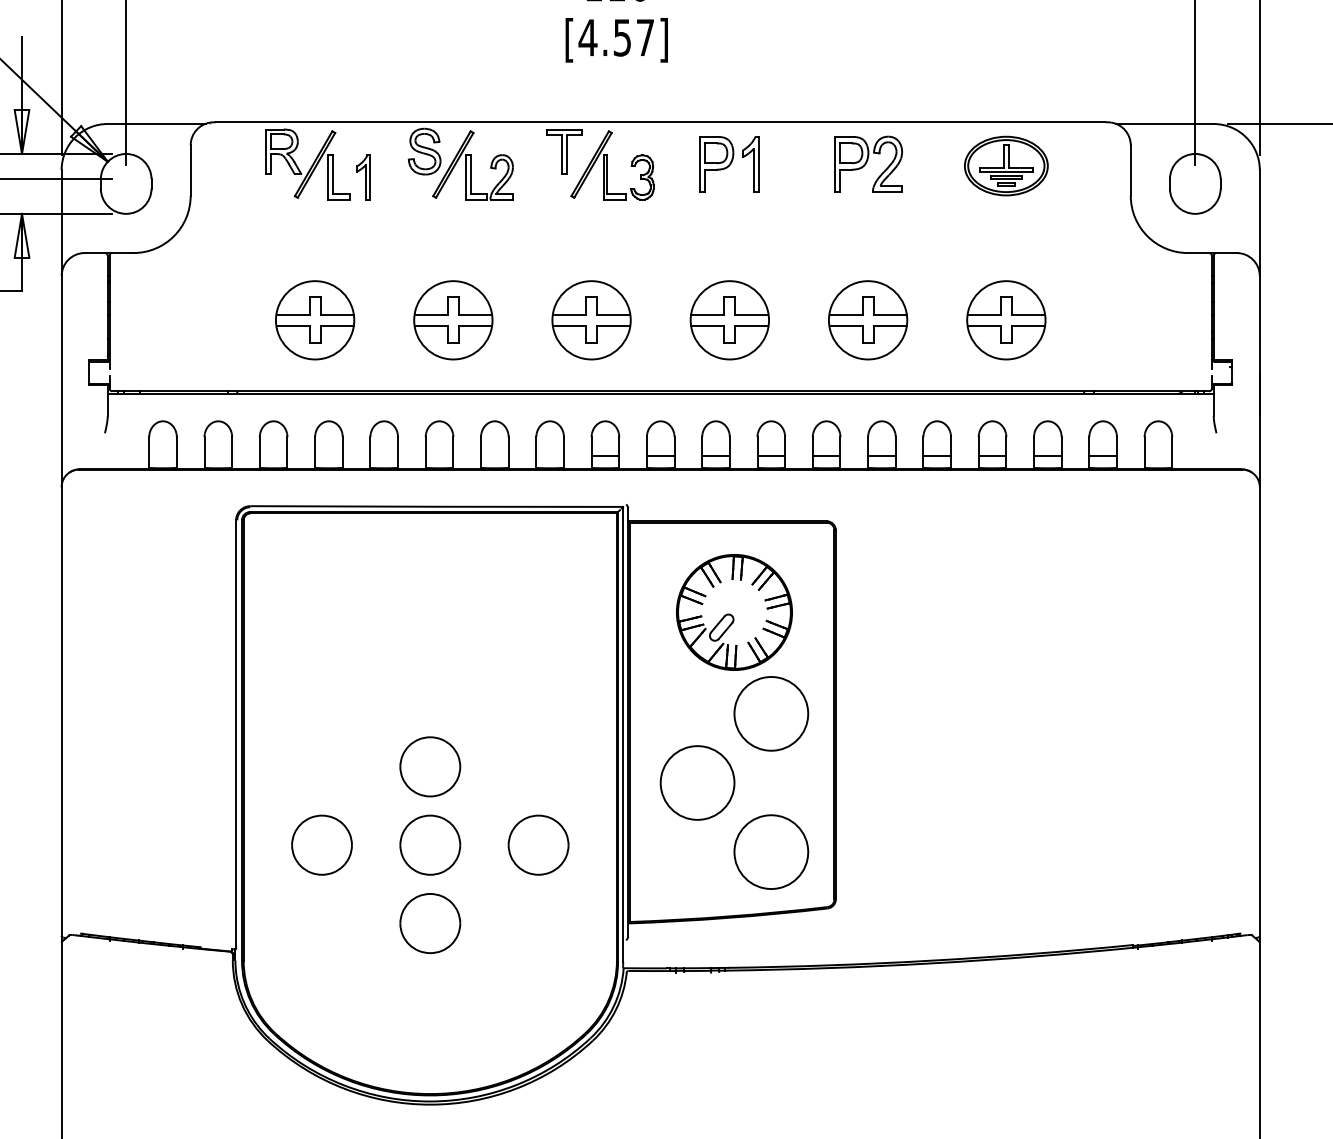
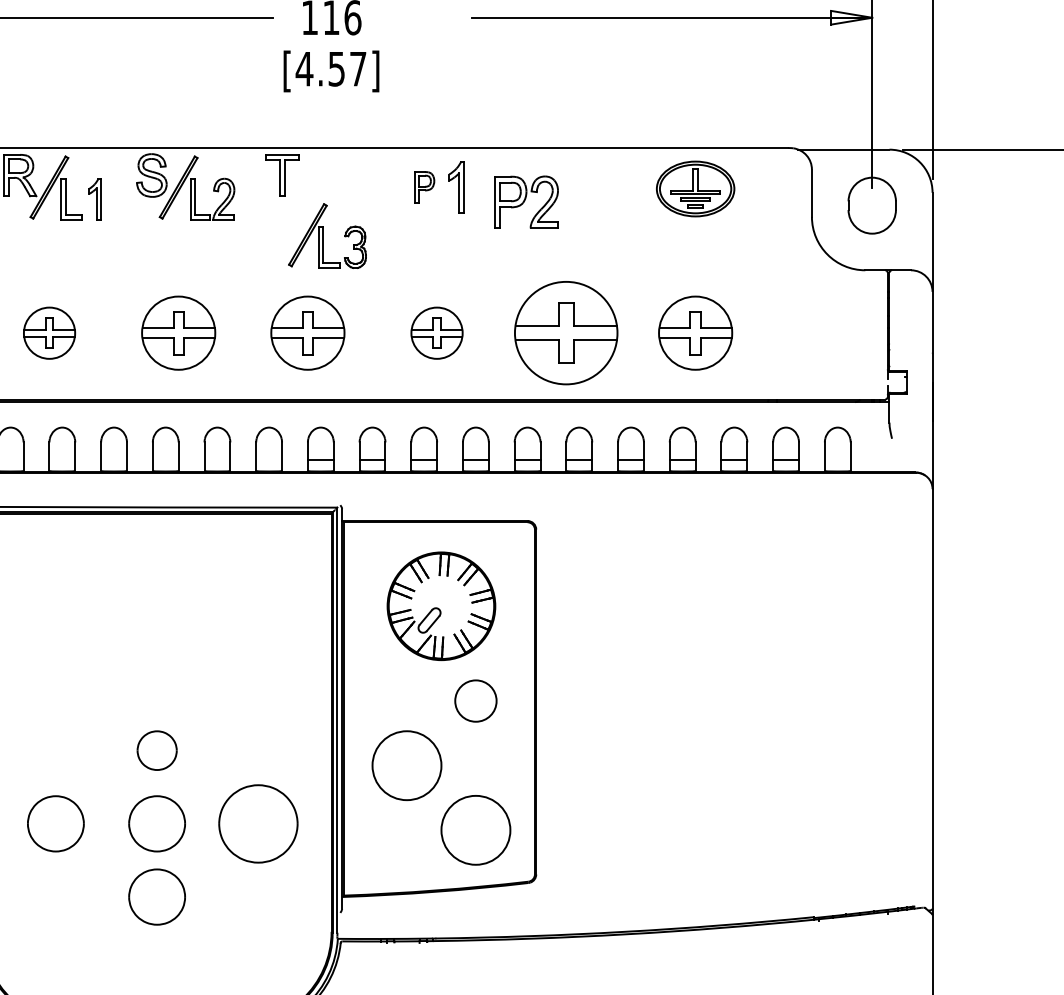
part: (868, 163) -> (526, 201), moved
part: (716, 164) -> (424, 187), size x0.6
part: (612, 165) -> (327, 236), moved
part: (315, 320) -> (49, 333), size x0.7
part: (729, 320) -> (436, 333), size x0.7
part: (868, 320) -> (566, 333), size x1.4
circle: (771, 713) -> (476, 700), size x0.6
part: (430, 766) -> (157, 750), size x0.7
part: (538, 844) -> (258, 823), size x1.4

